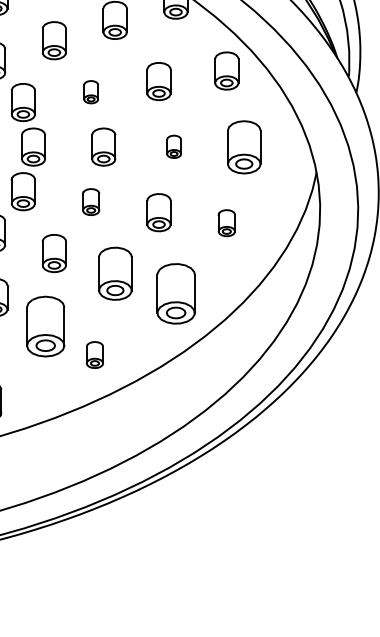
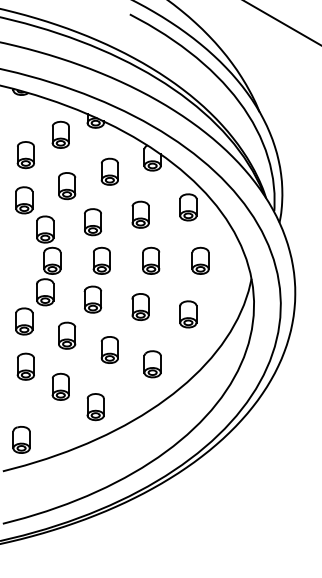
part: (90, 92) -> (92, 222), size x1.67
part: (174, 146) -> (151, 260), size x1.67
part: (244, 146) -> (200, 260), size x0.71
part: (90, 201) -> (92, 299), size x1.43
part: (226, 223) -> (188, 314), size x1.43
part: (114, 273) -> (109, 349), size x0.71
part: (175, 294) -> (152, 364), size x0.62
part: (44, 325) -> (60, 386), size x0.62
part: (94, 355) -> (95, 407), size x1.43

